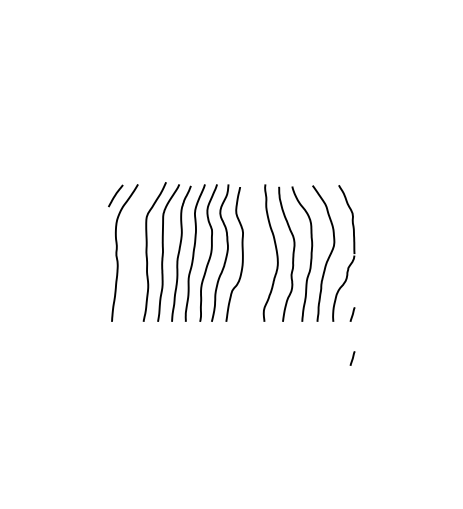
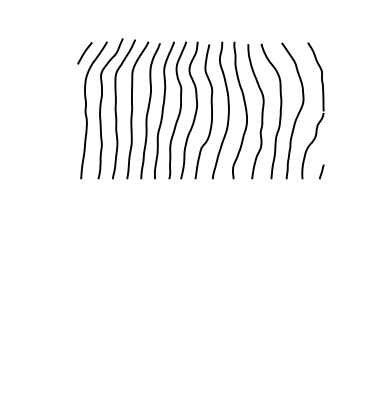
curve: (132, 249) -> (101, 106), added
curve: (258, 252) -> (227, 109), added
line: (352, 358) -> (321, 215), removed

